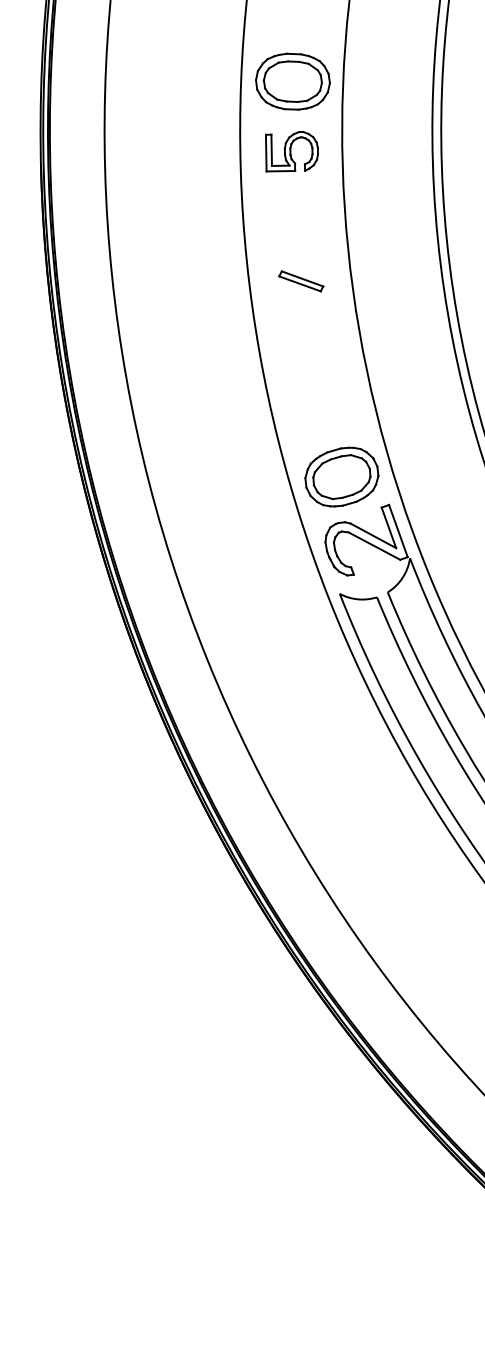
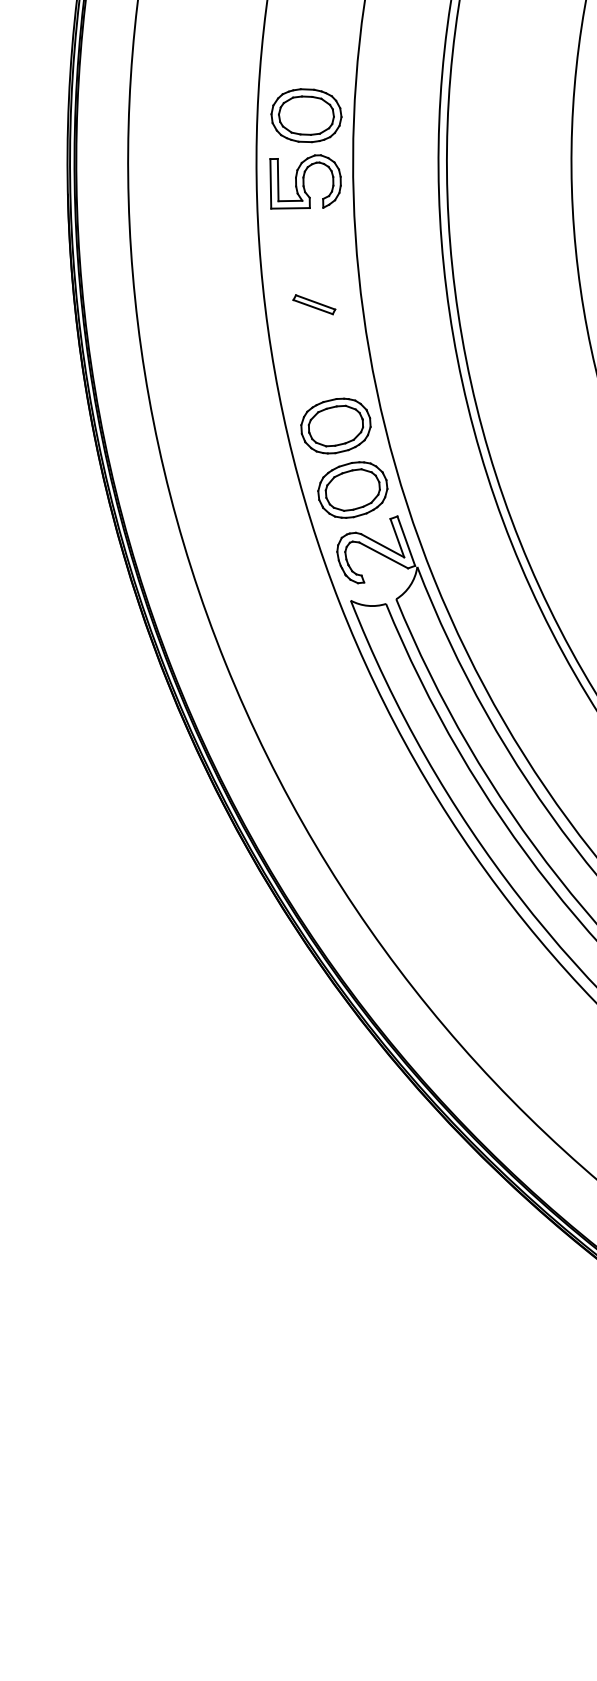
part: (291, 151) -> (305, 181), size x1.43
part: (323, 408) -> (335, 425), added

